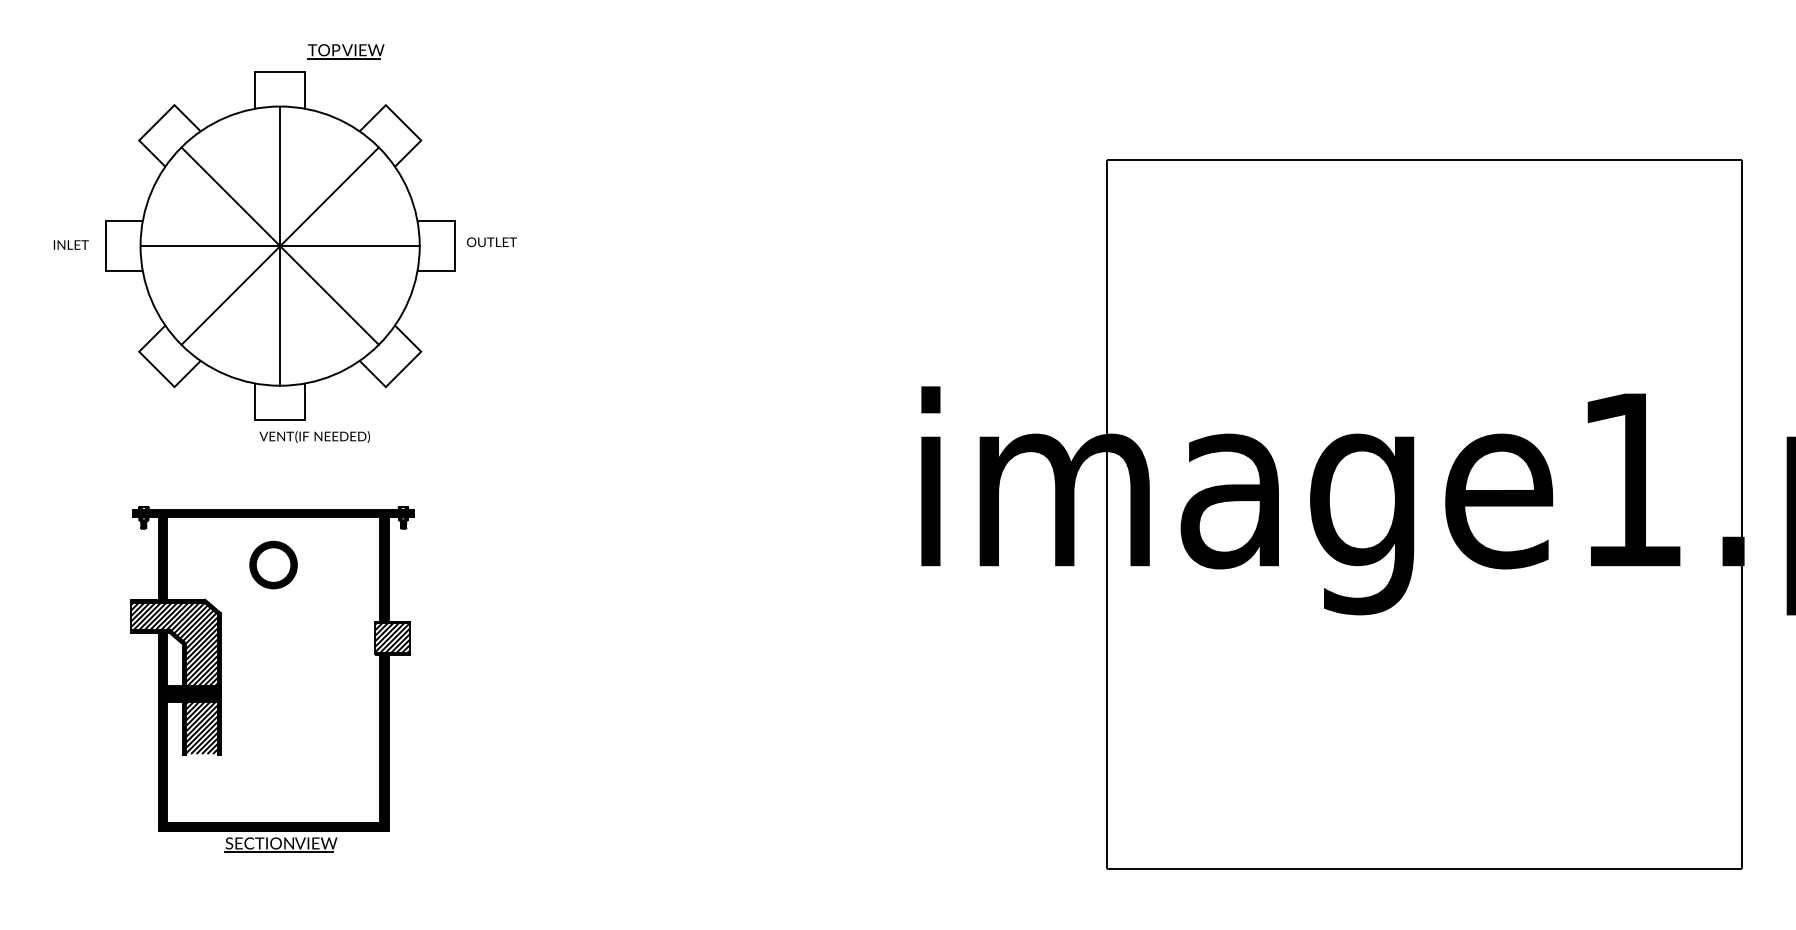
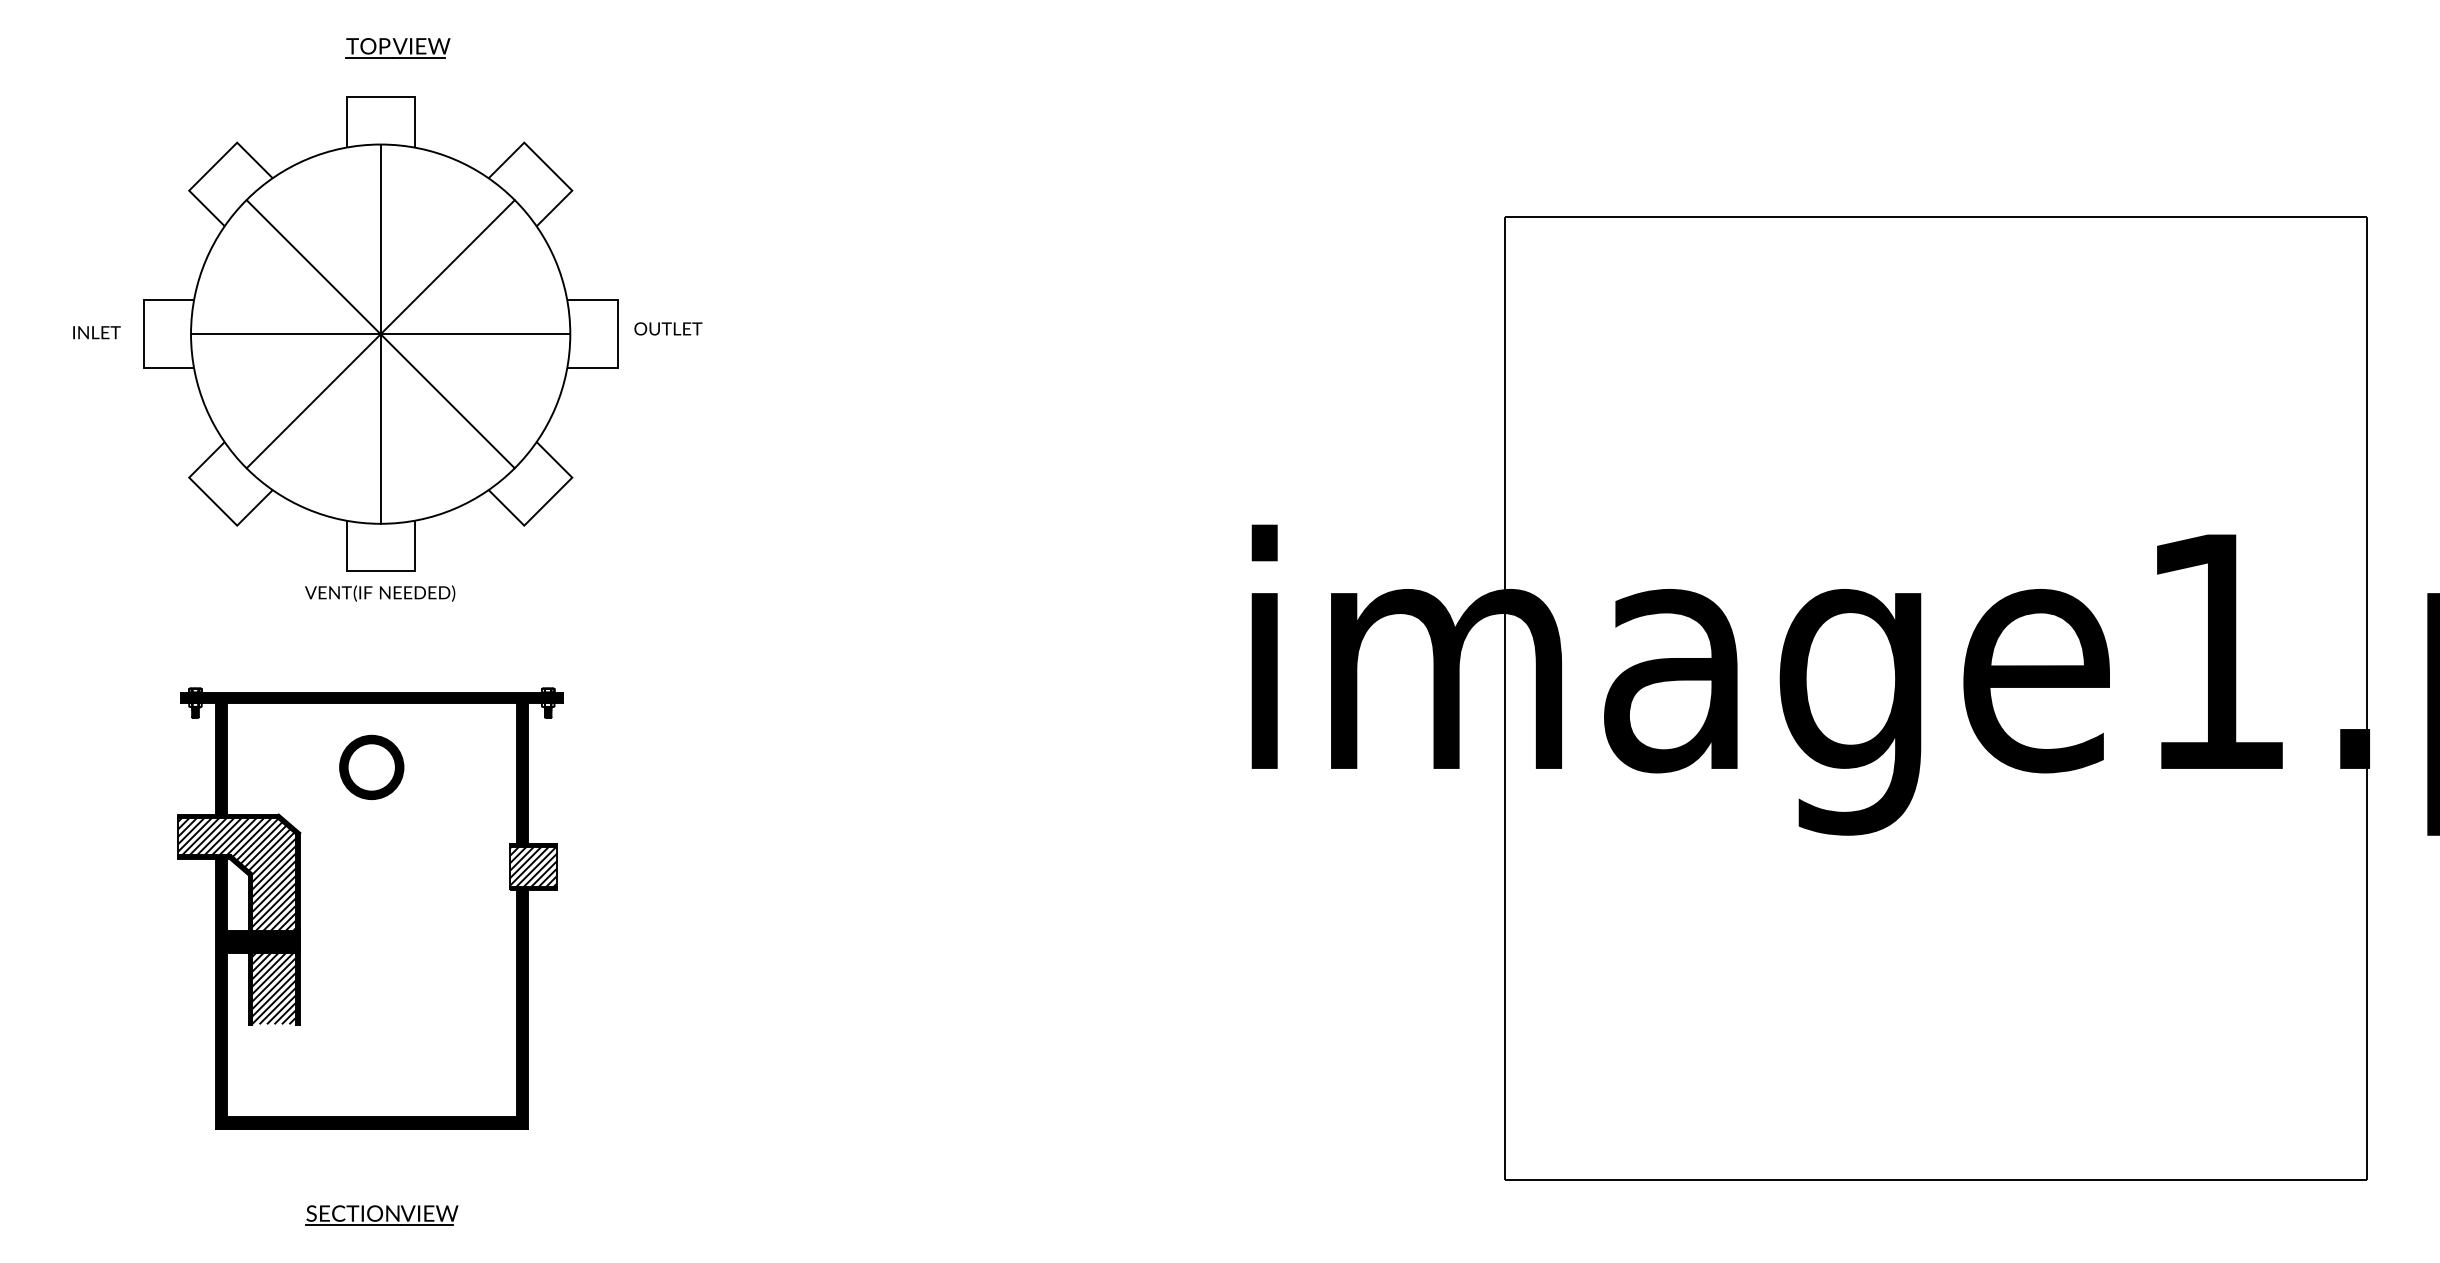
part: (345, 51) -> (397, 48), moved
text: (314, 436) -> (379, 592), moved
part: (280, 844) -> (381, 1214), moved

